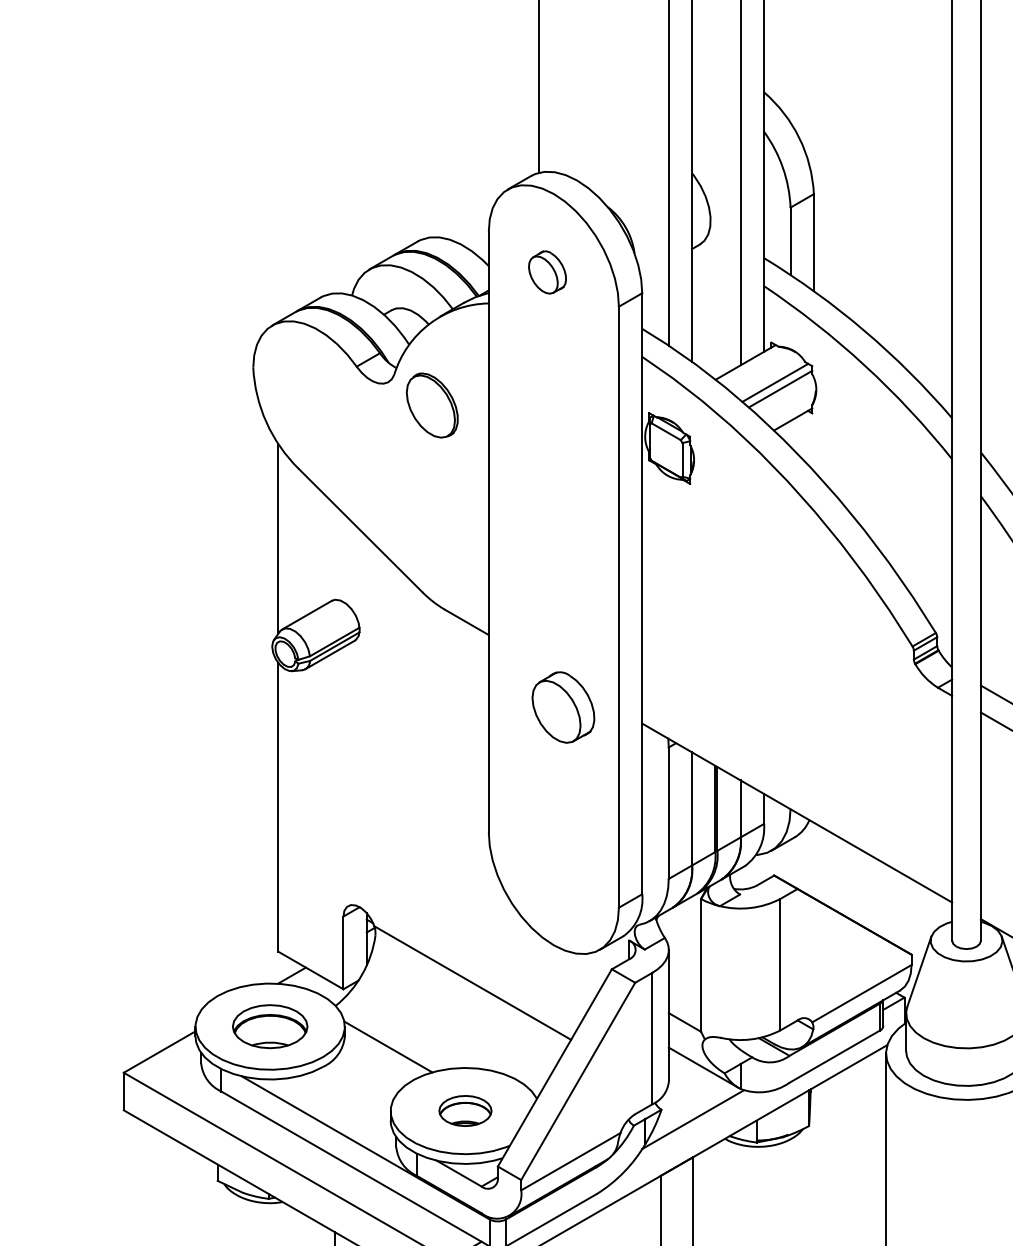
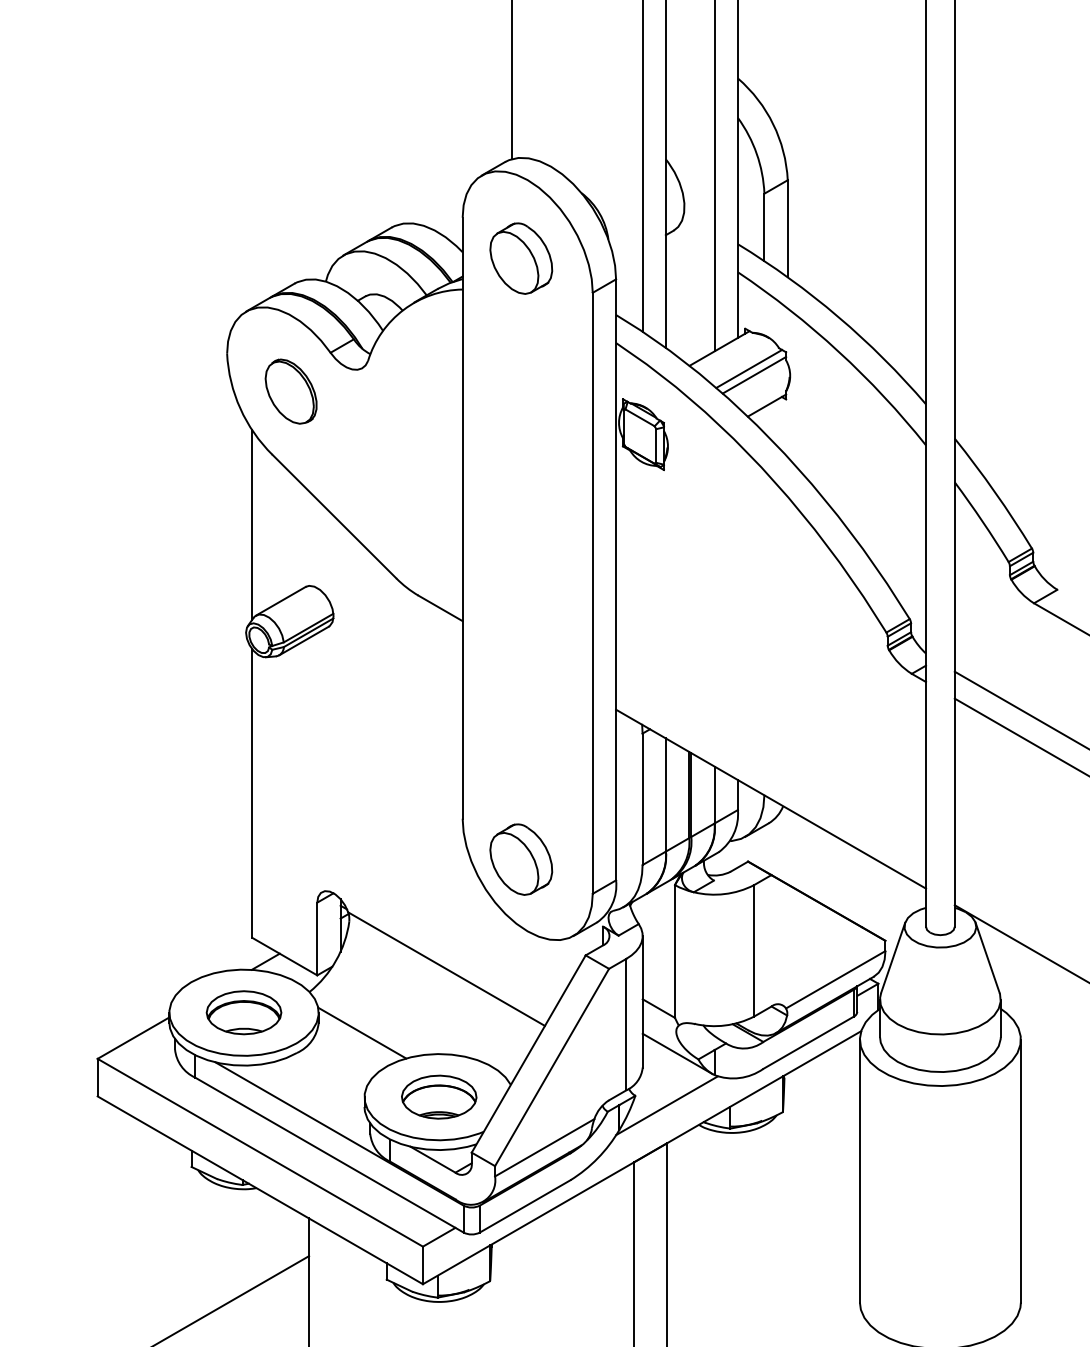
part: (547, 272) -> (521, 258), size x1.67
part: (431, 405) -> (290, 391), moved
part: (563, 707) -> (521, 859), moved
part: (465, 1110) -> (439, 1096), size x1.43

